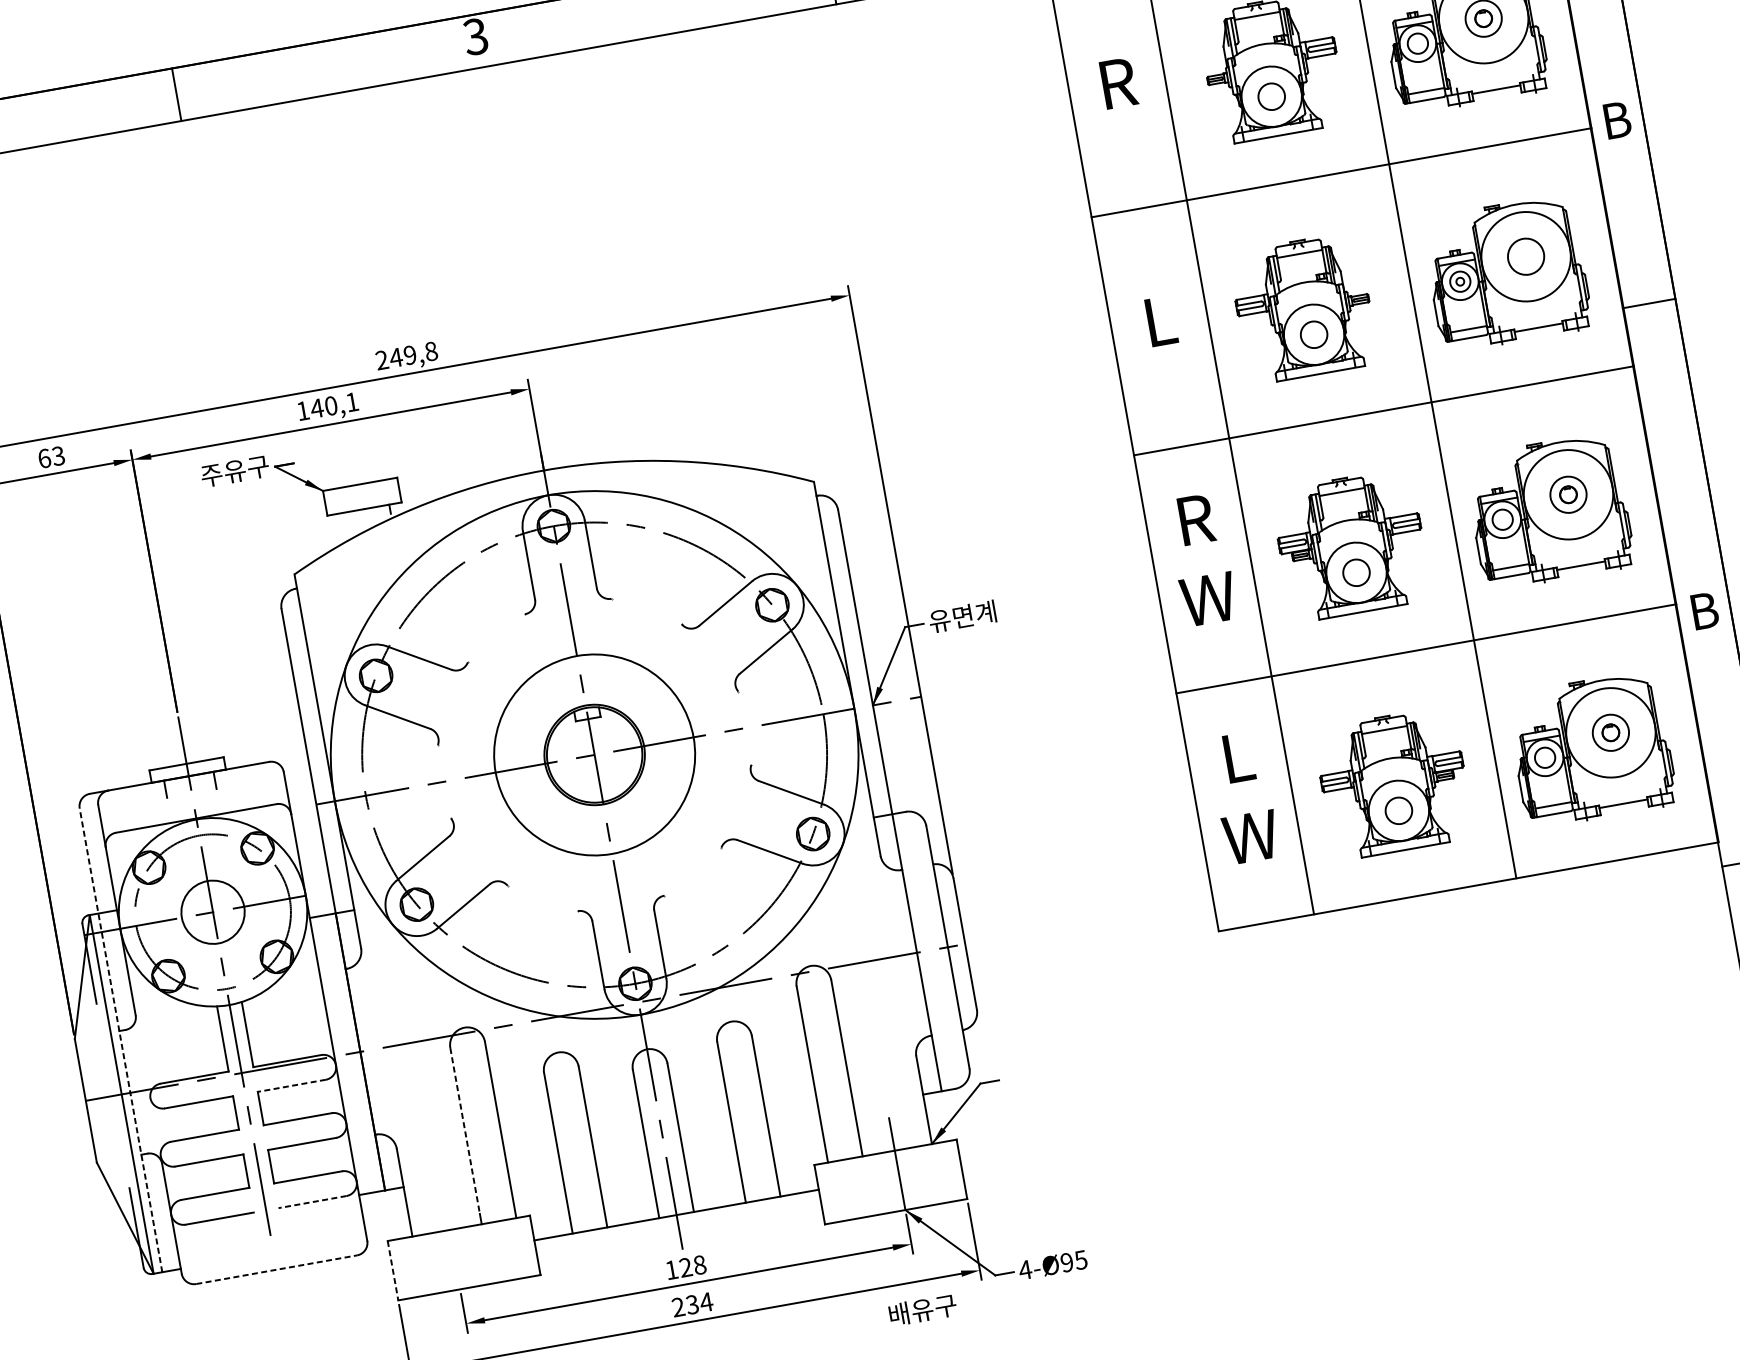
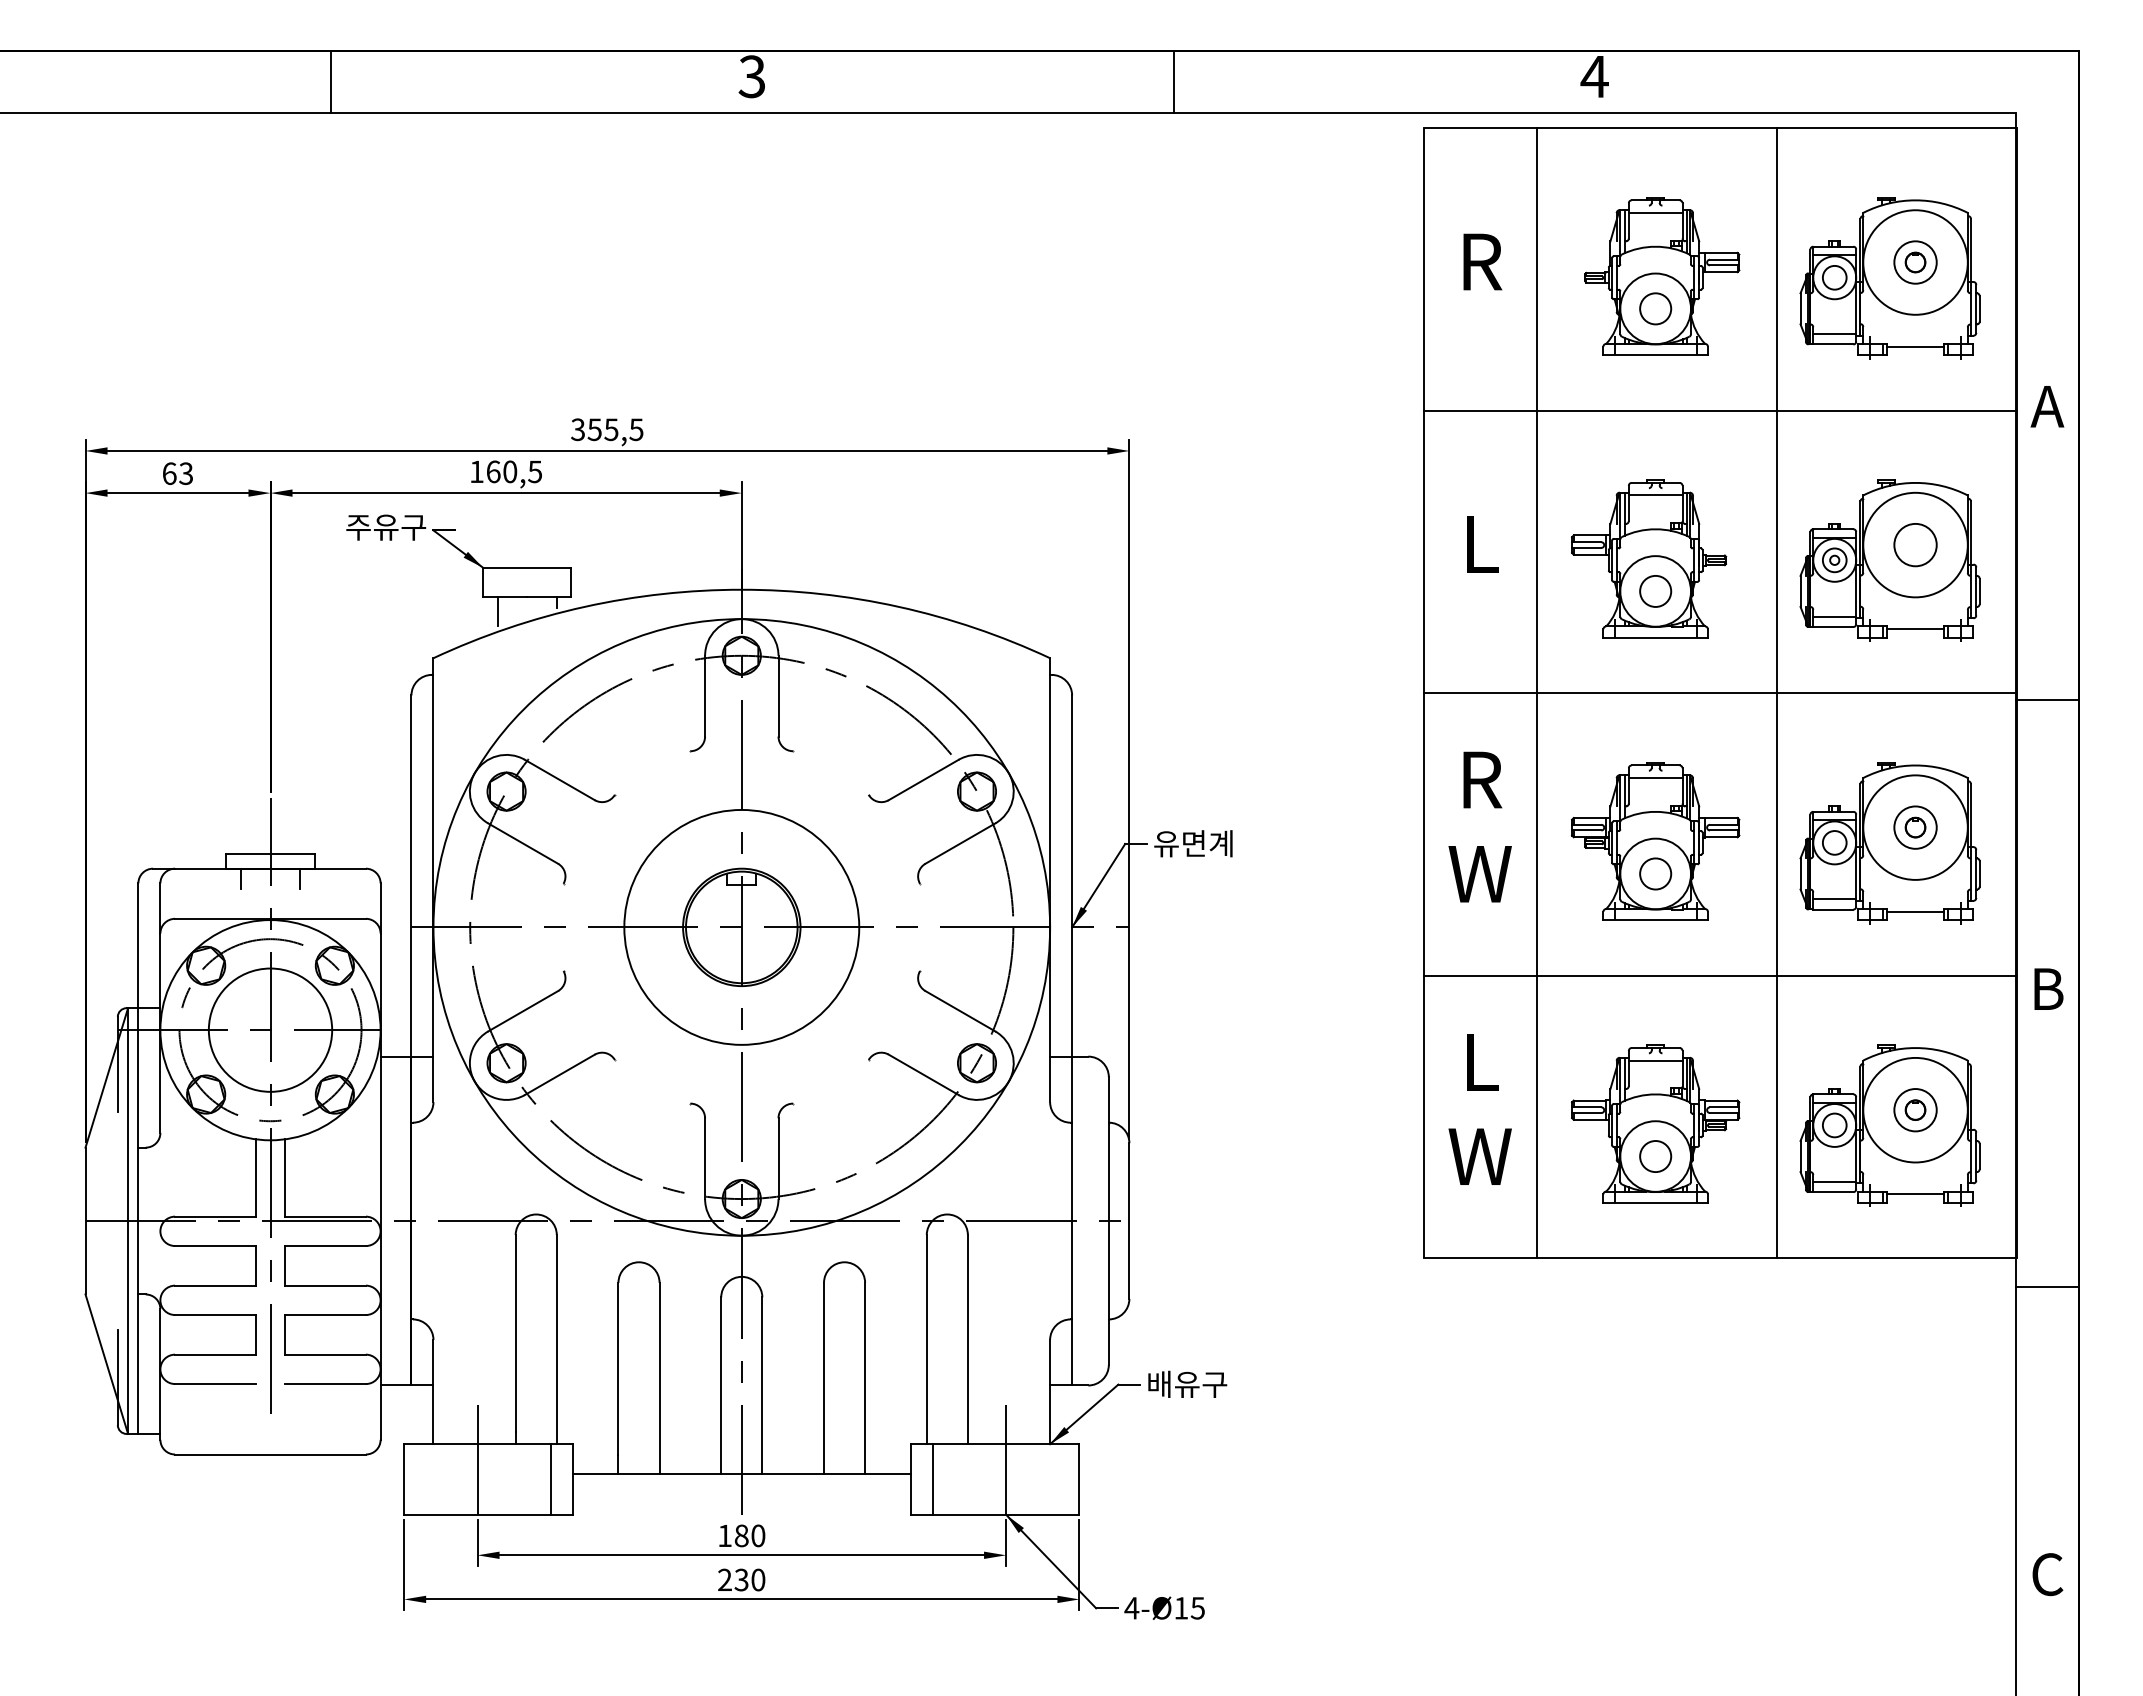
line: (176, 94) -> (331, 82), moved
text: (1616, 120) -> (2047, 406), B -> A
line: (1649, 303) -> (2047, 700), moved
text: (406, 355) -> (607, 429), 249,8 -> 355,5
text: (333, 405) -> (513, 471), 140,1 -> 160,5
line: (342, 525) -> (498, 611), added
circle: (212, 911) -> (270, 1029), size x1.67
line: (121, 1040) -> (138, 1158), dashed -> solid
line: (291, 1086) -> (325, 1246), dashed -> solid
line: (465, 1131) -> (515, 1334), dashed -> solid
line: (838, 1191) -> (932, 1479), added
line: (312, 1202) -> (325, 1384), dashed -> solid
line: (451, 1238) -> (477, 1454), added
line: (516, 1248) -> (550, 1479), added
text: (1067, 1262) -> (1181, 1608), 4-Ø95 -> 4-Ø15
text: (692, 1266) -> (749, 1535), 128 -> 180
line: (277, 1269) -> (271, 1454), dashed -> solid
line: (393, 1270) -> (404, 1479), dashed -> solid
text: (705, 1301) -> (757, 1579), 234 -> 230
text: (922, 1309) -> (1187, 1383), moved

